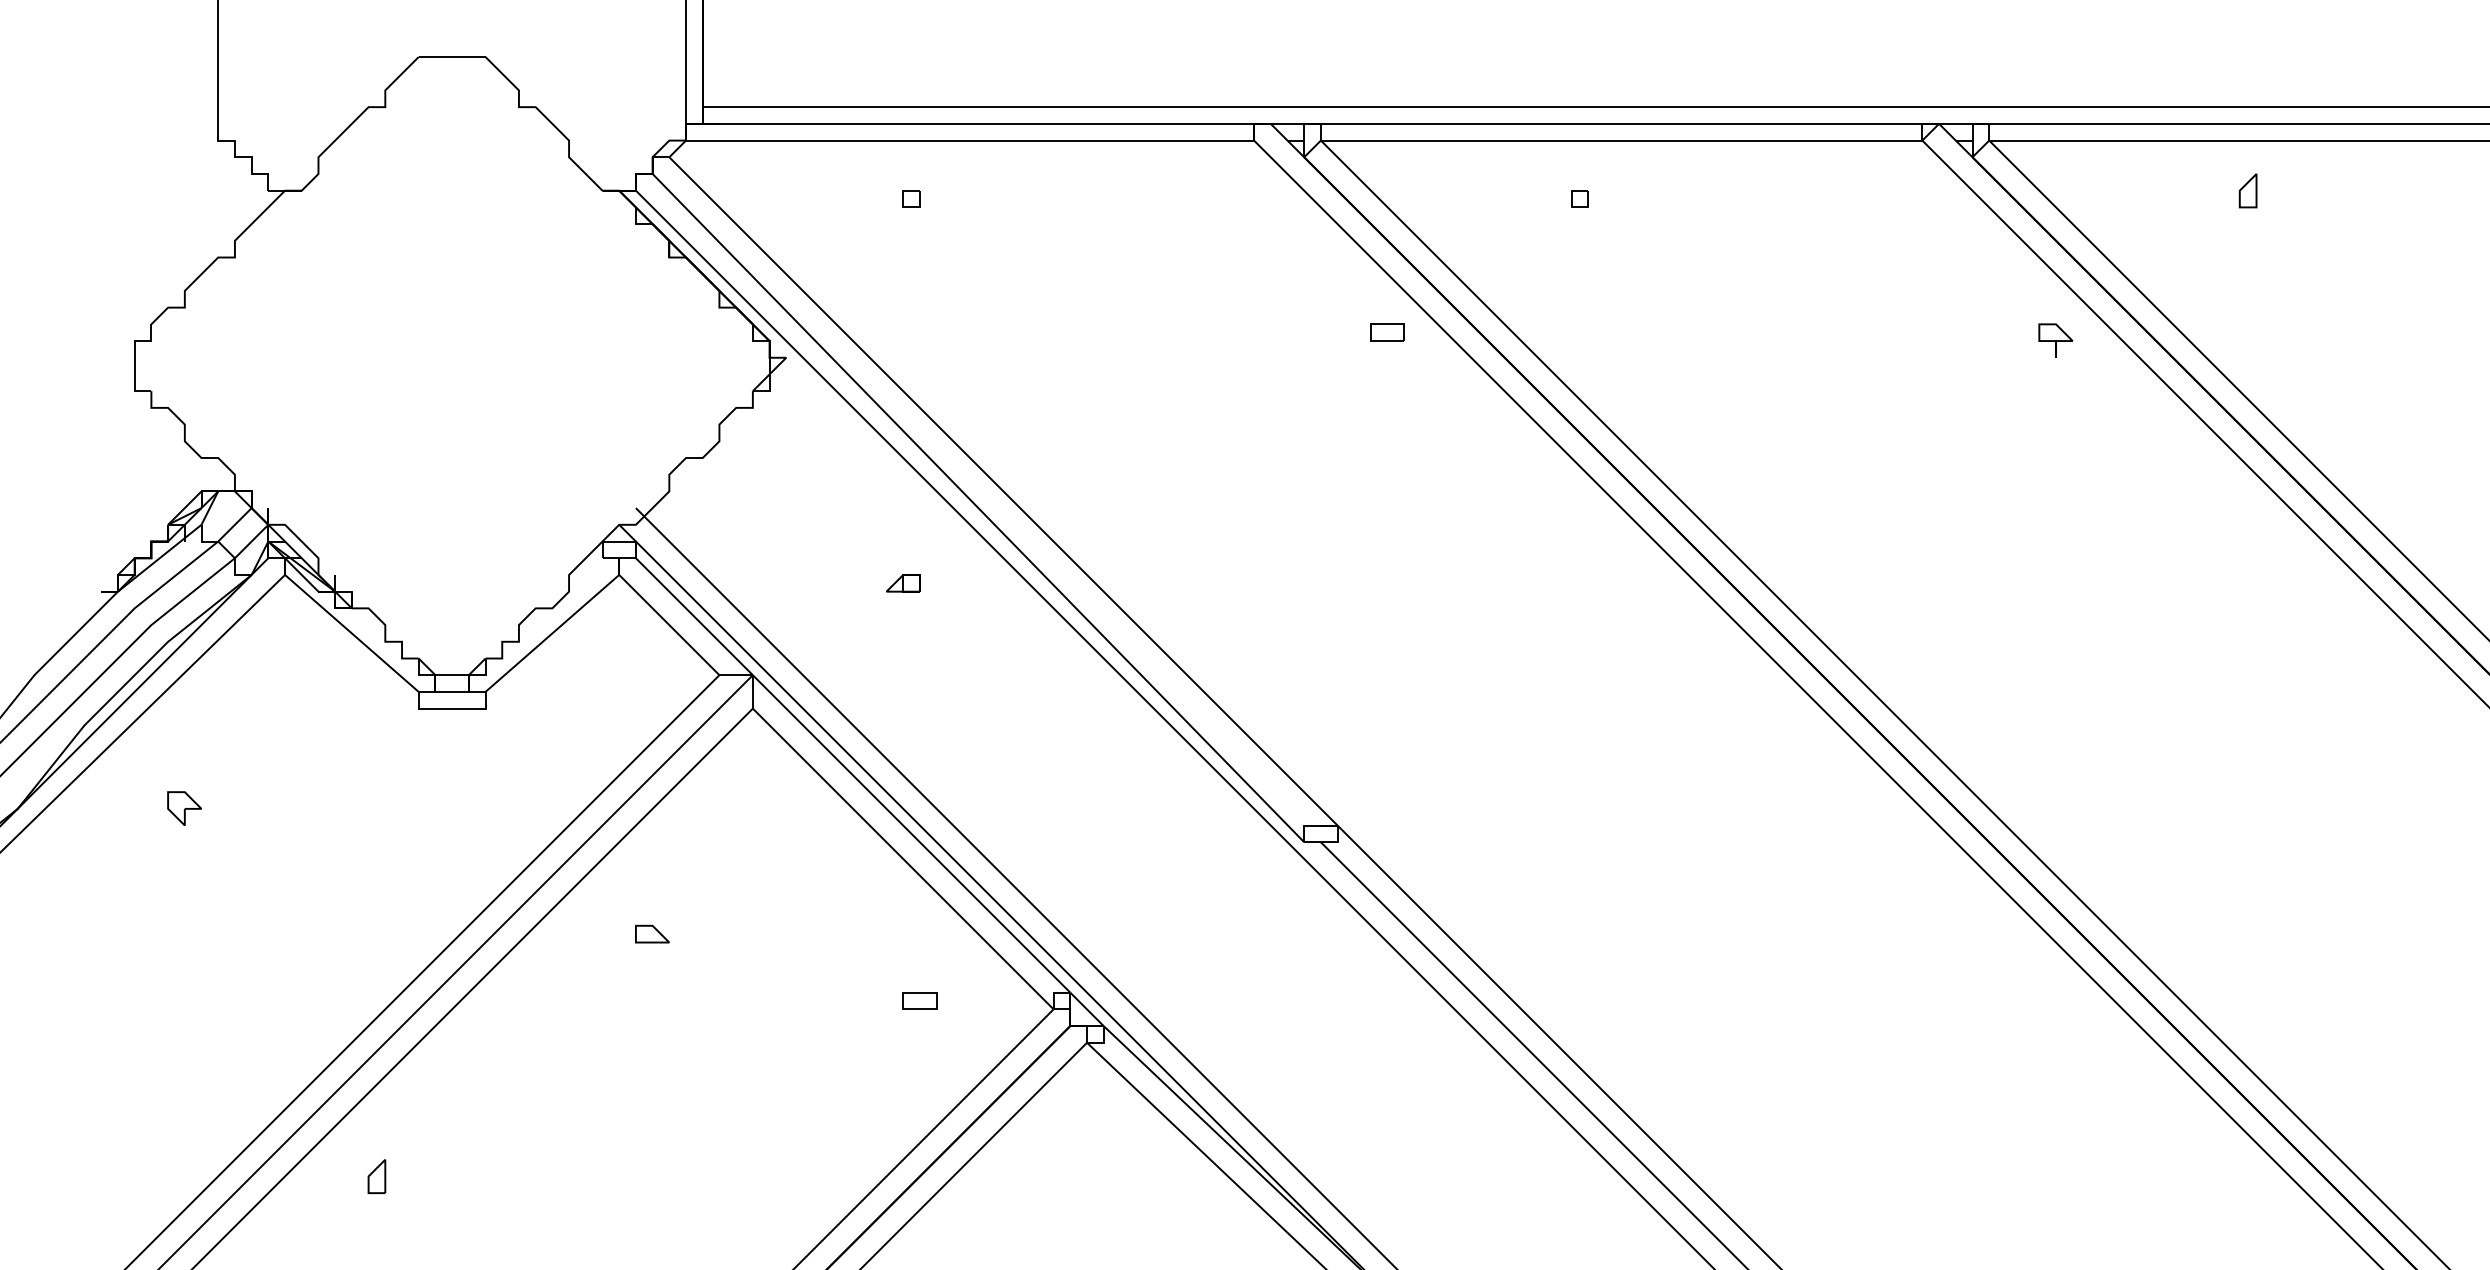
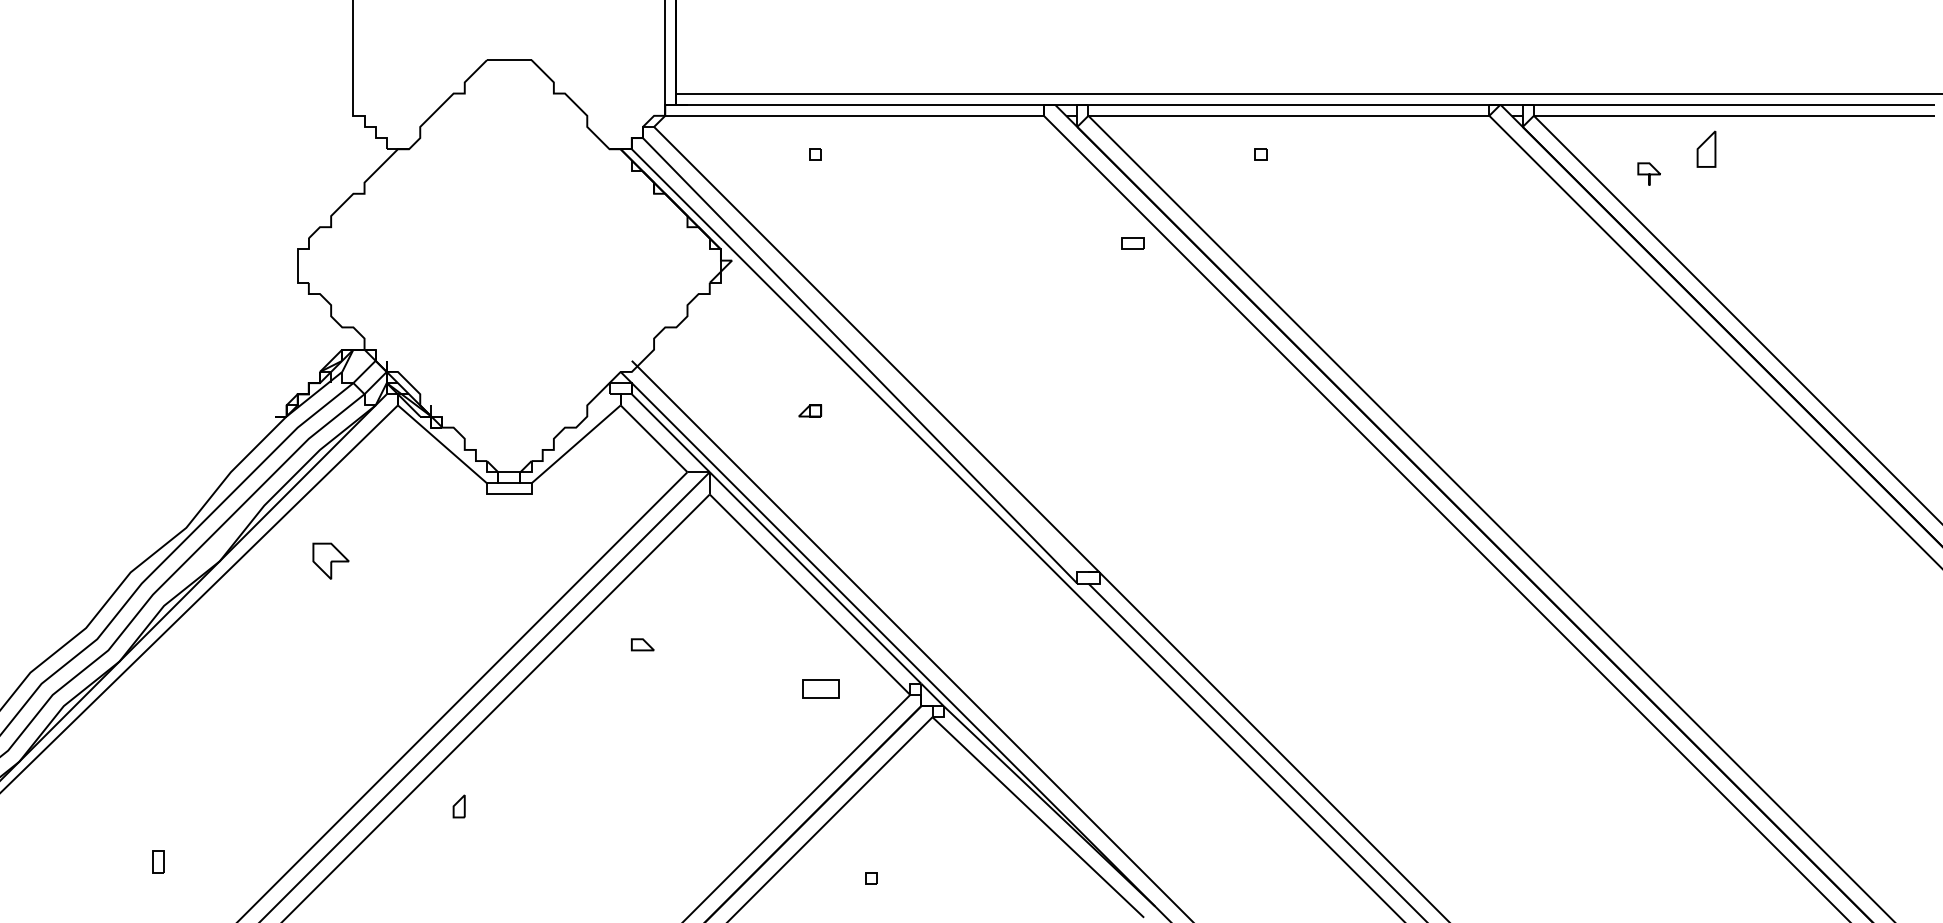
part: (2248, 191) -> (1706, 149), size x1.6
part: (2054, 339) -> (1648, 173), moved
part: (183, 807) -> (330, 560), size x1.6
part: (918, 1001) -> (820, 689), size x1.6

